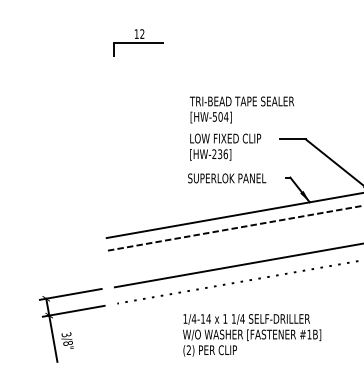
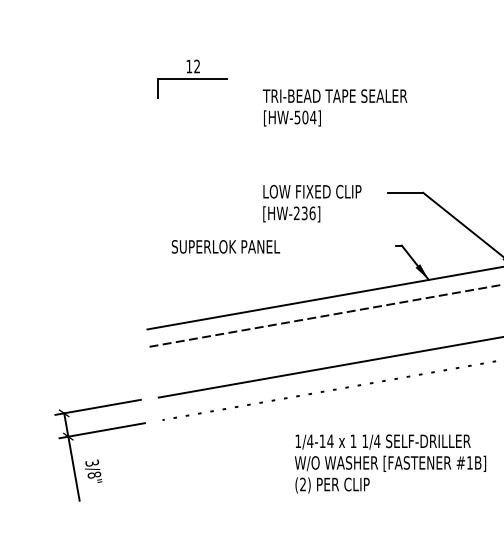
part: (138, 42) -> (191, 78), moved
text: (241, 109) -> (334, 107), moved
text: (227, 178) -> (226, 246), moved
text: (252, 335) -> (391, 464), moved

